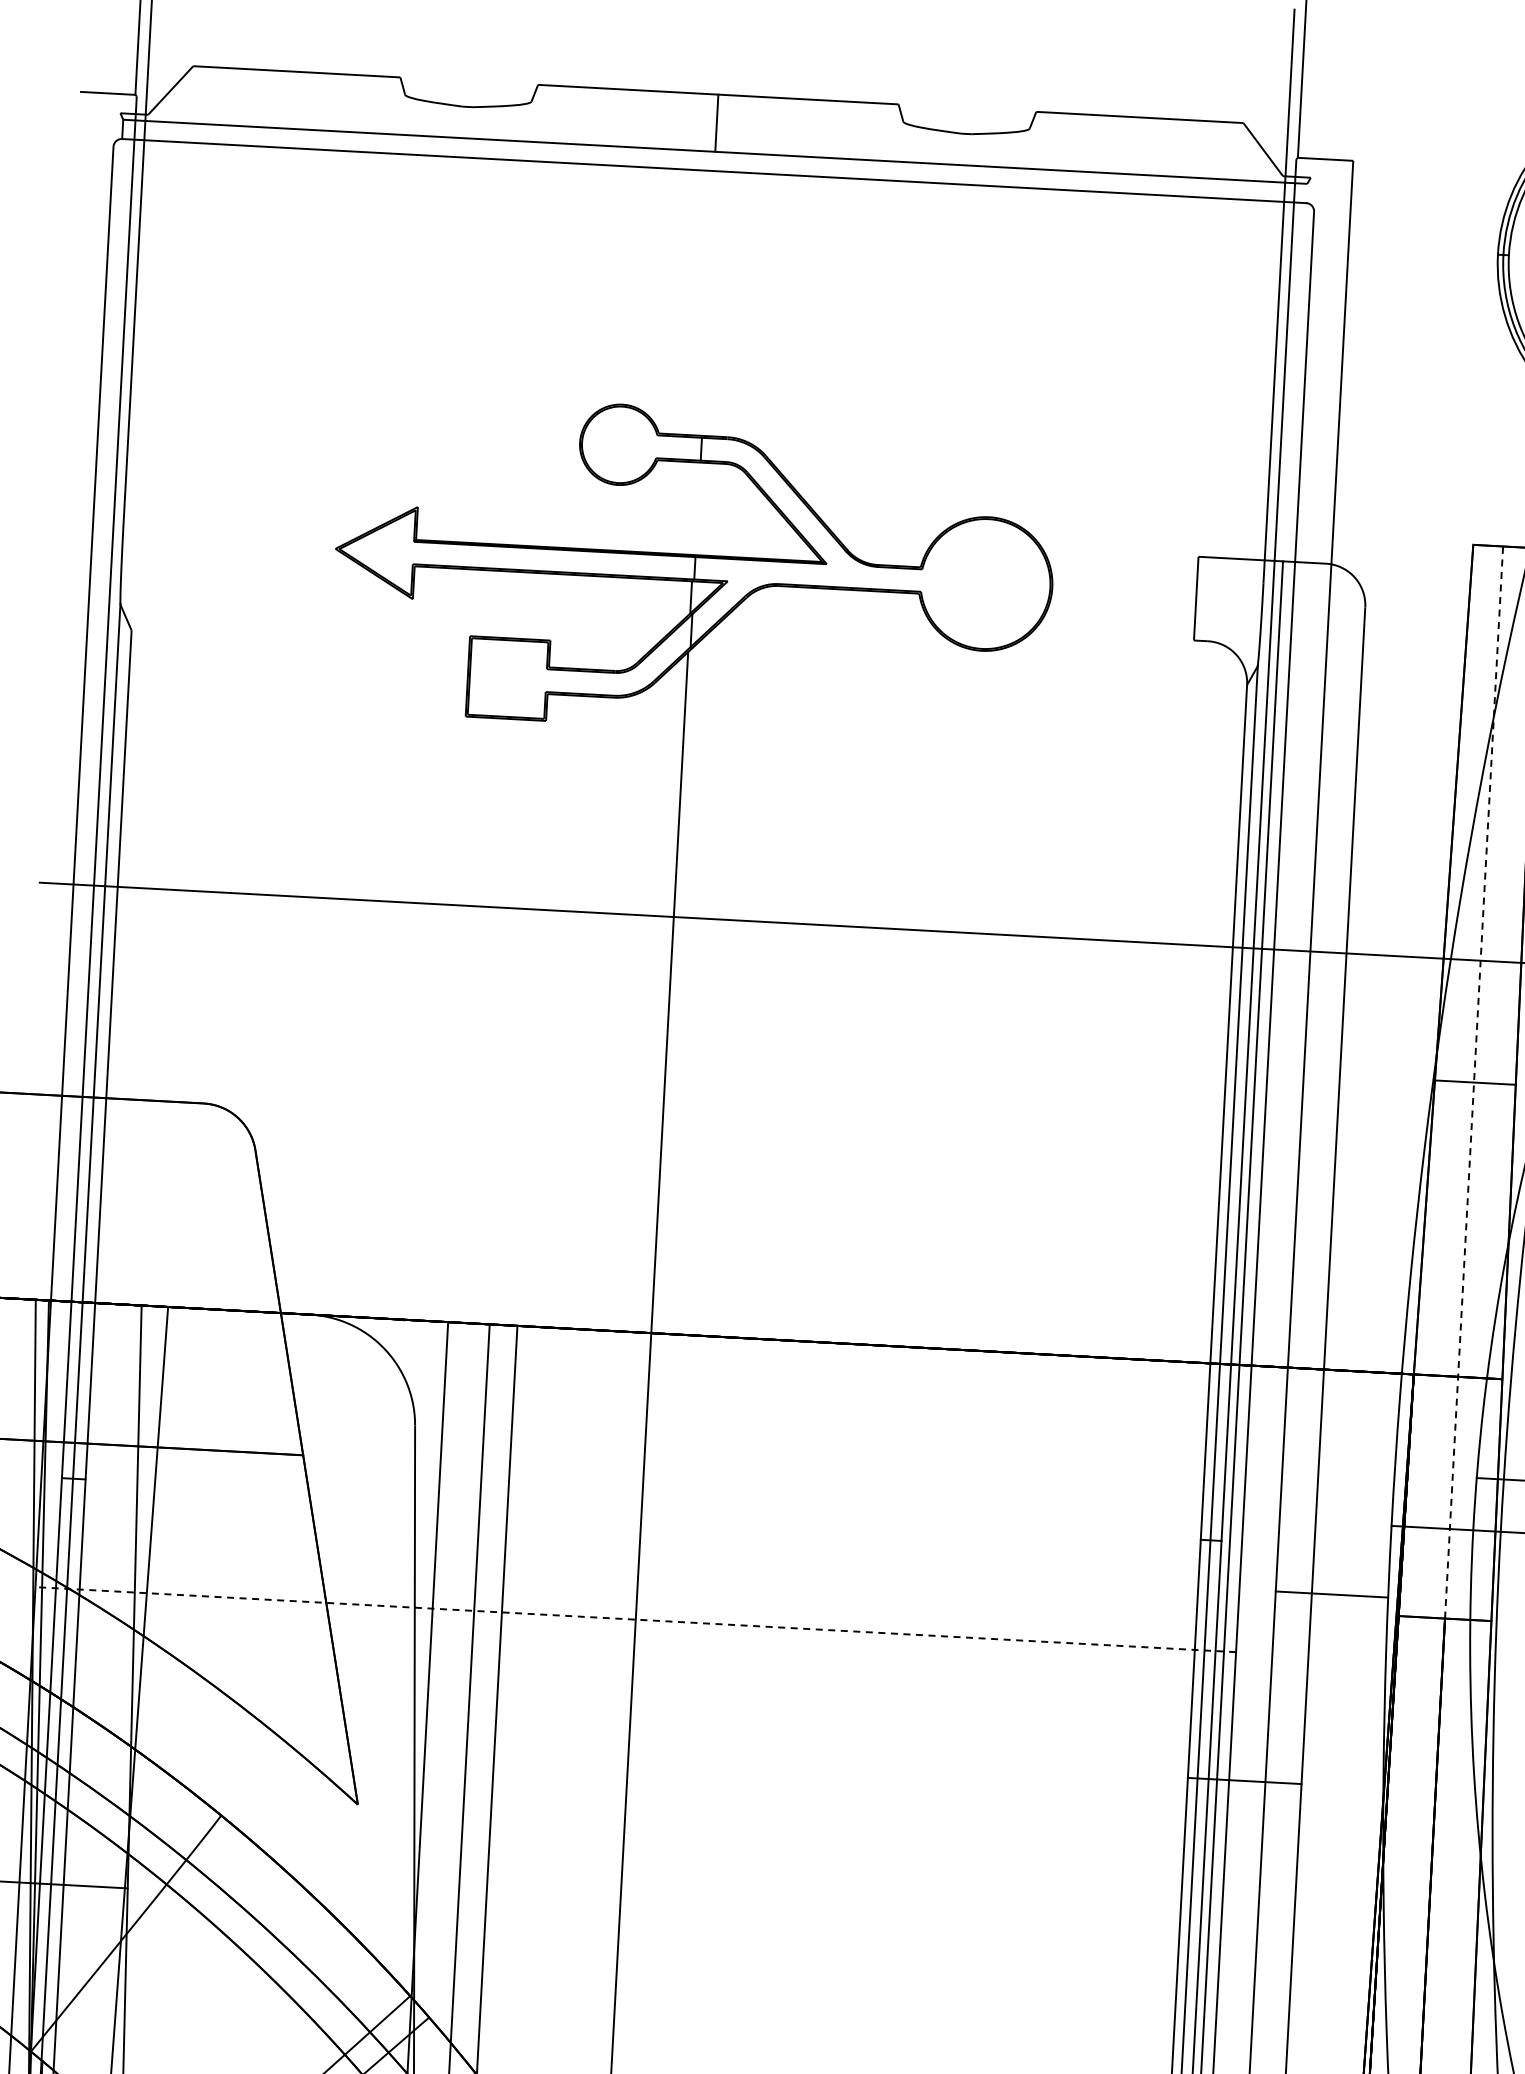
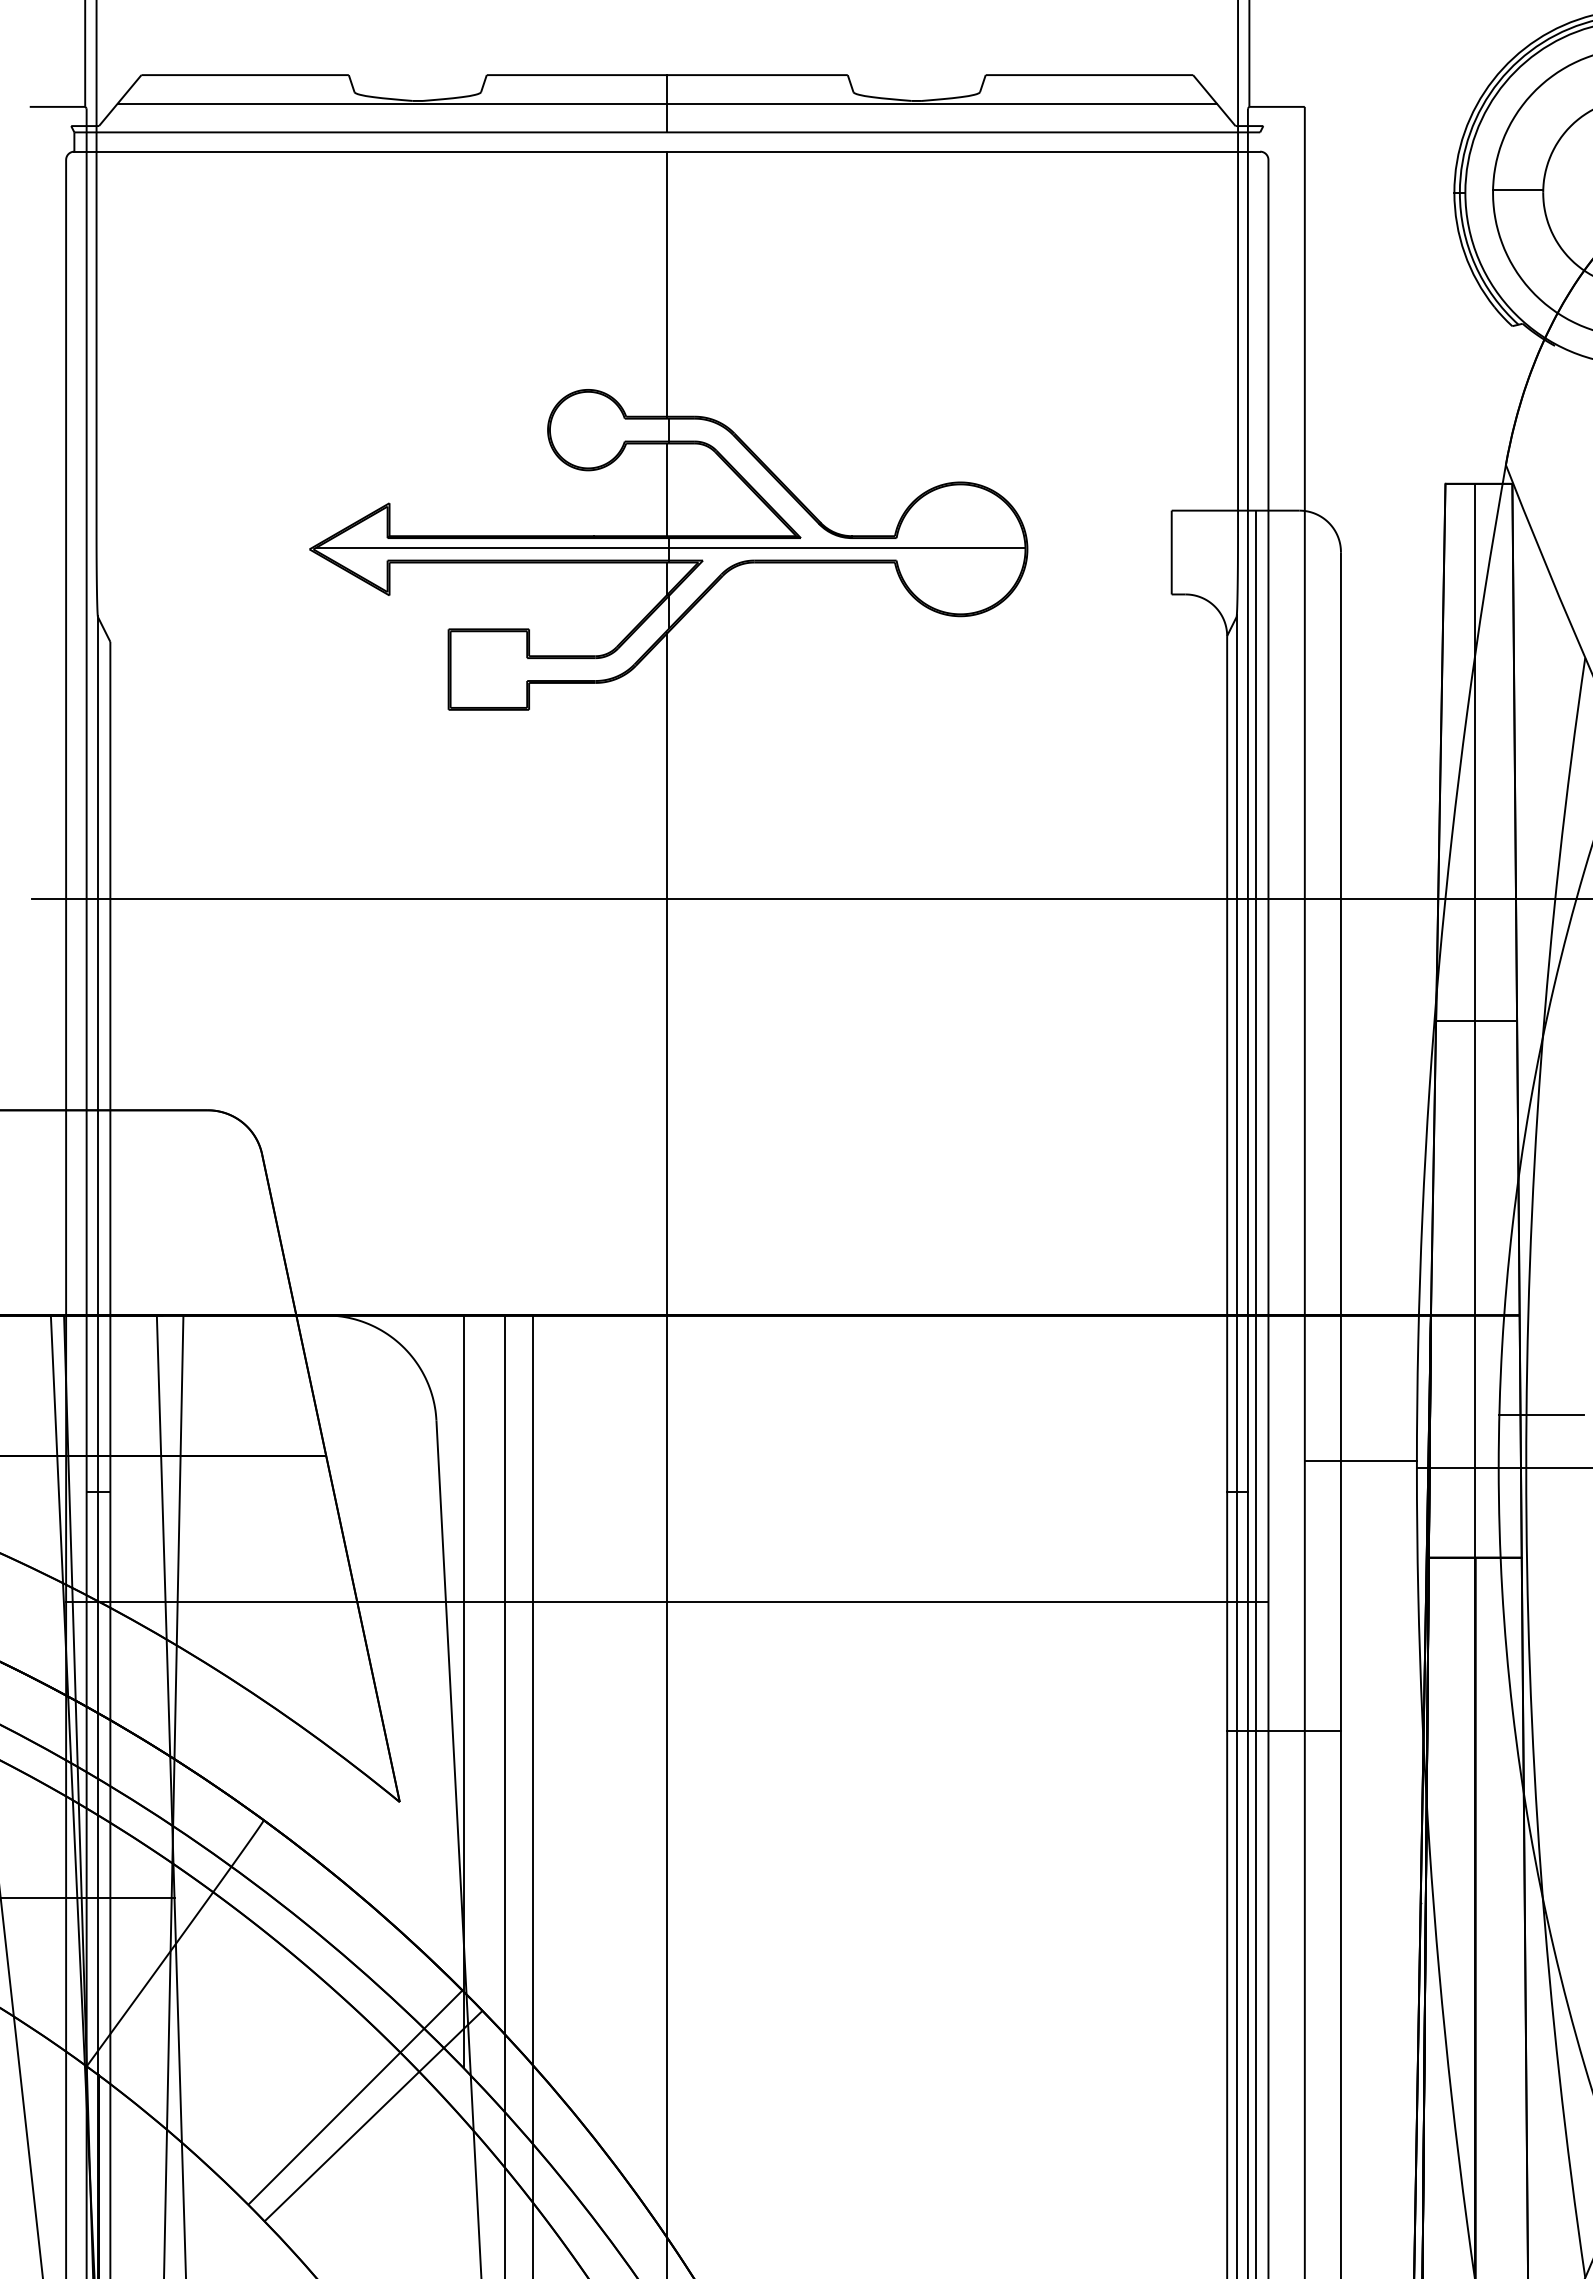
line: (716, 122) -> (666, 103), added
line: (707, 302) -> (667, 283), added
line: (696, 508) -> (667, 489), added
line: (696, 566) -> (670, 547), added
line: (1474, 1082) -> (1475, 1020), dashed -> solid
line: (1331, 1594) -> (1360, 1460), moved
line: (634, 1619) -> (666, 1602), dashed -> solid

